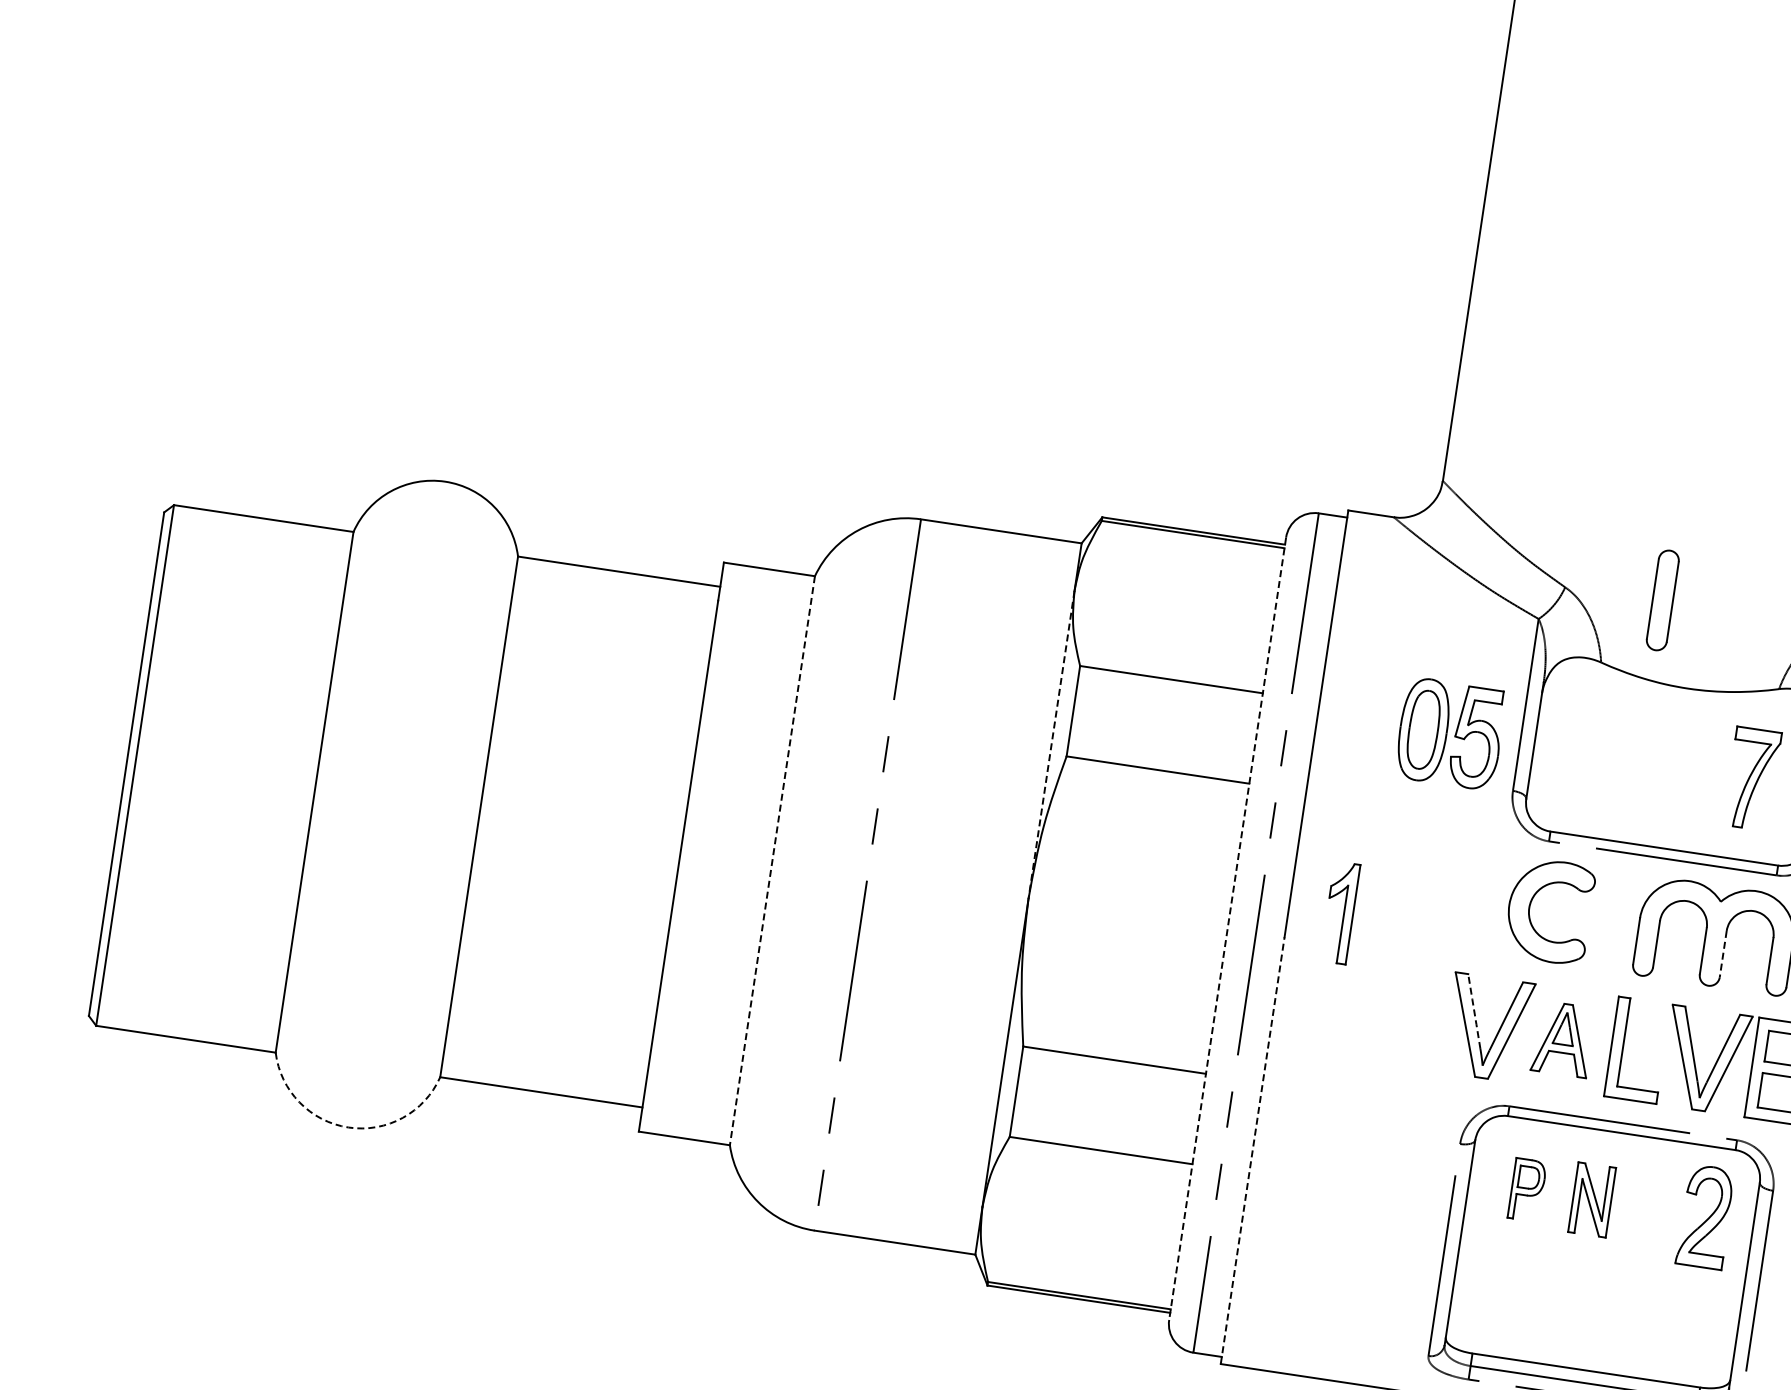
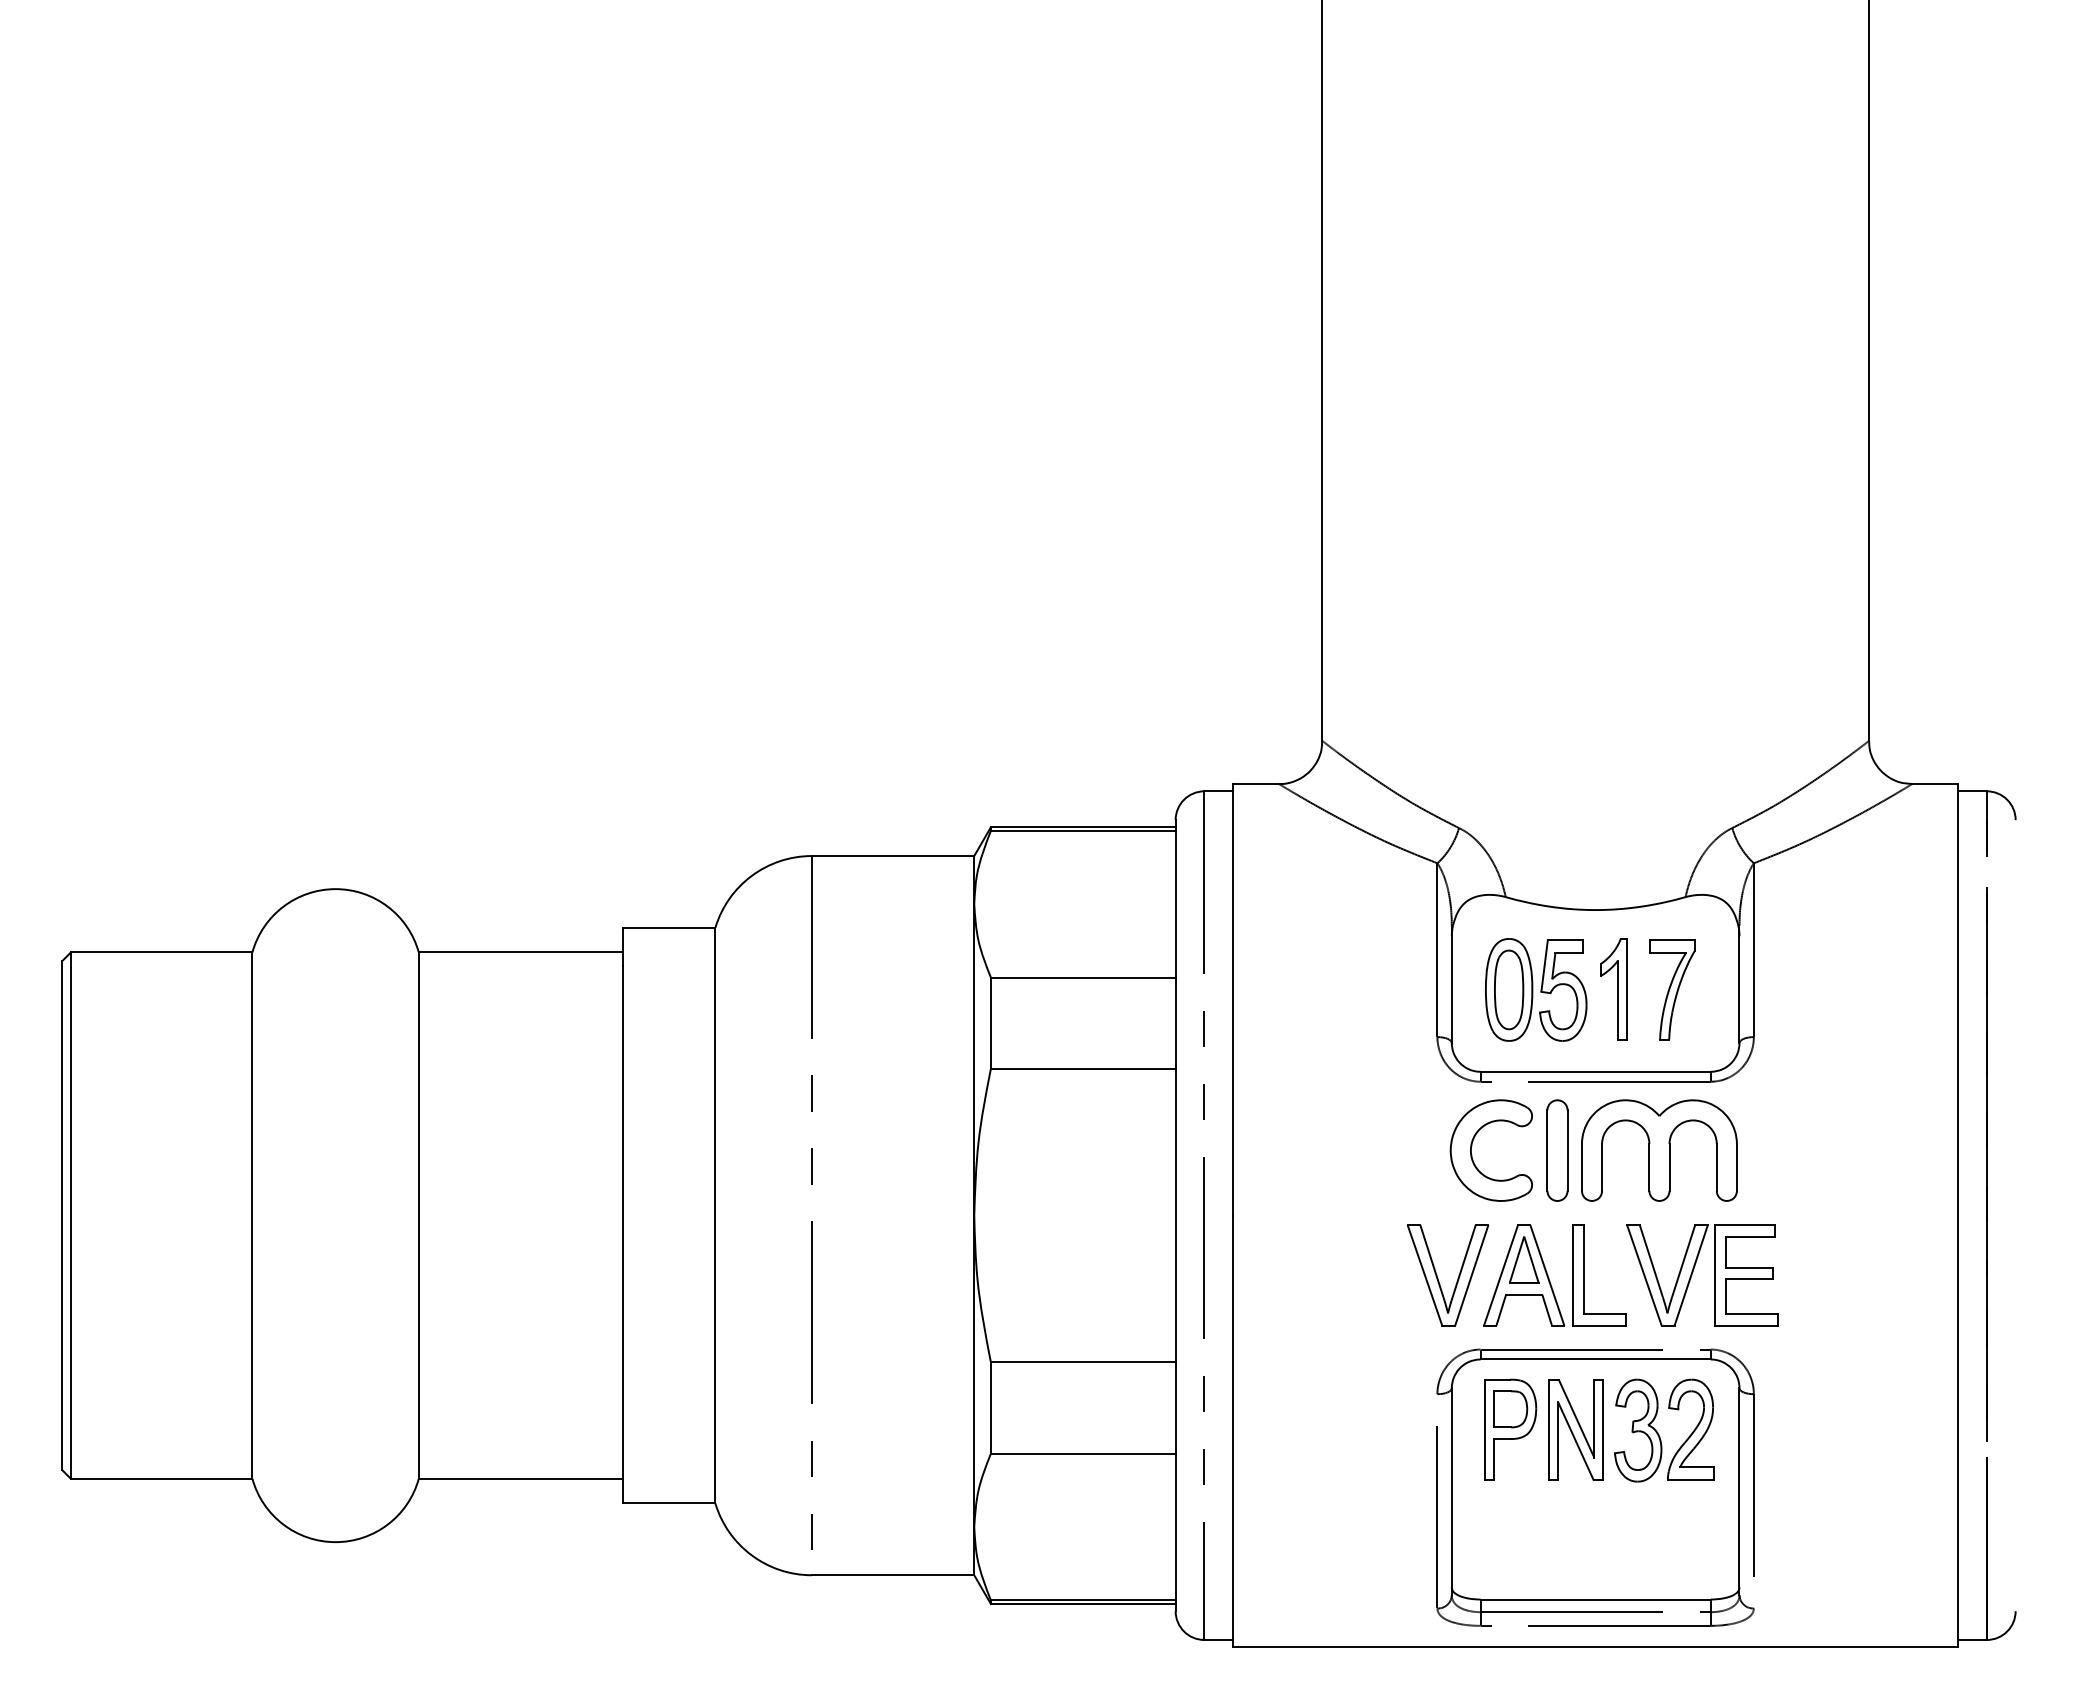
part: (1662, 600) -> (1557, 1150), moved
part: (1450, 733) -> (1536, 989), moved
line: (1051, 744) -> (974, 1059), dashed -> solid
line: (772, 860) -> (715, 1215), dashed -> solid
part: (1340, 913) -> (1613, 989), moved
line: (1227, 928) -> (1175, 1215), dashed -> solid
line: (1723, 954) -> (1669, 1167), dashed -> solid
line: (1473, 1011) -> (1431, 1261), dashed -> solid
part: (1562, 1039) -> (1523, 1275), size x1.43
arc: (348, 1127) -> (335, 1542), dashed -> solid
line: (1252, 1150) -> (1233, 1431), dashed -> solid
part: (1527, 1189) -> (1510, 1429), size x1.67
part: (1591, 1199) -> (1575, 1429), size x1.43
part: (1653, 1209) -> (1638, 1430), added

